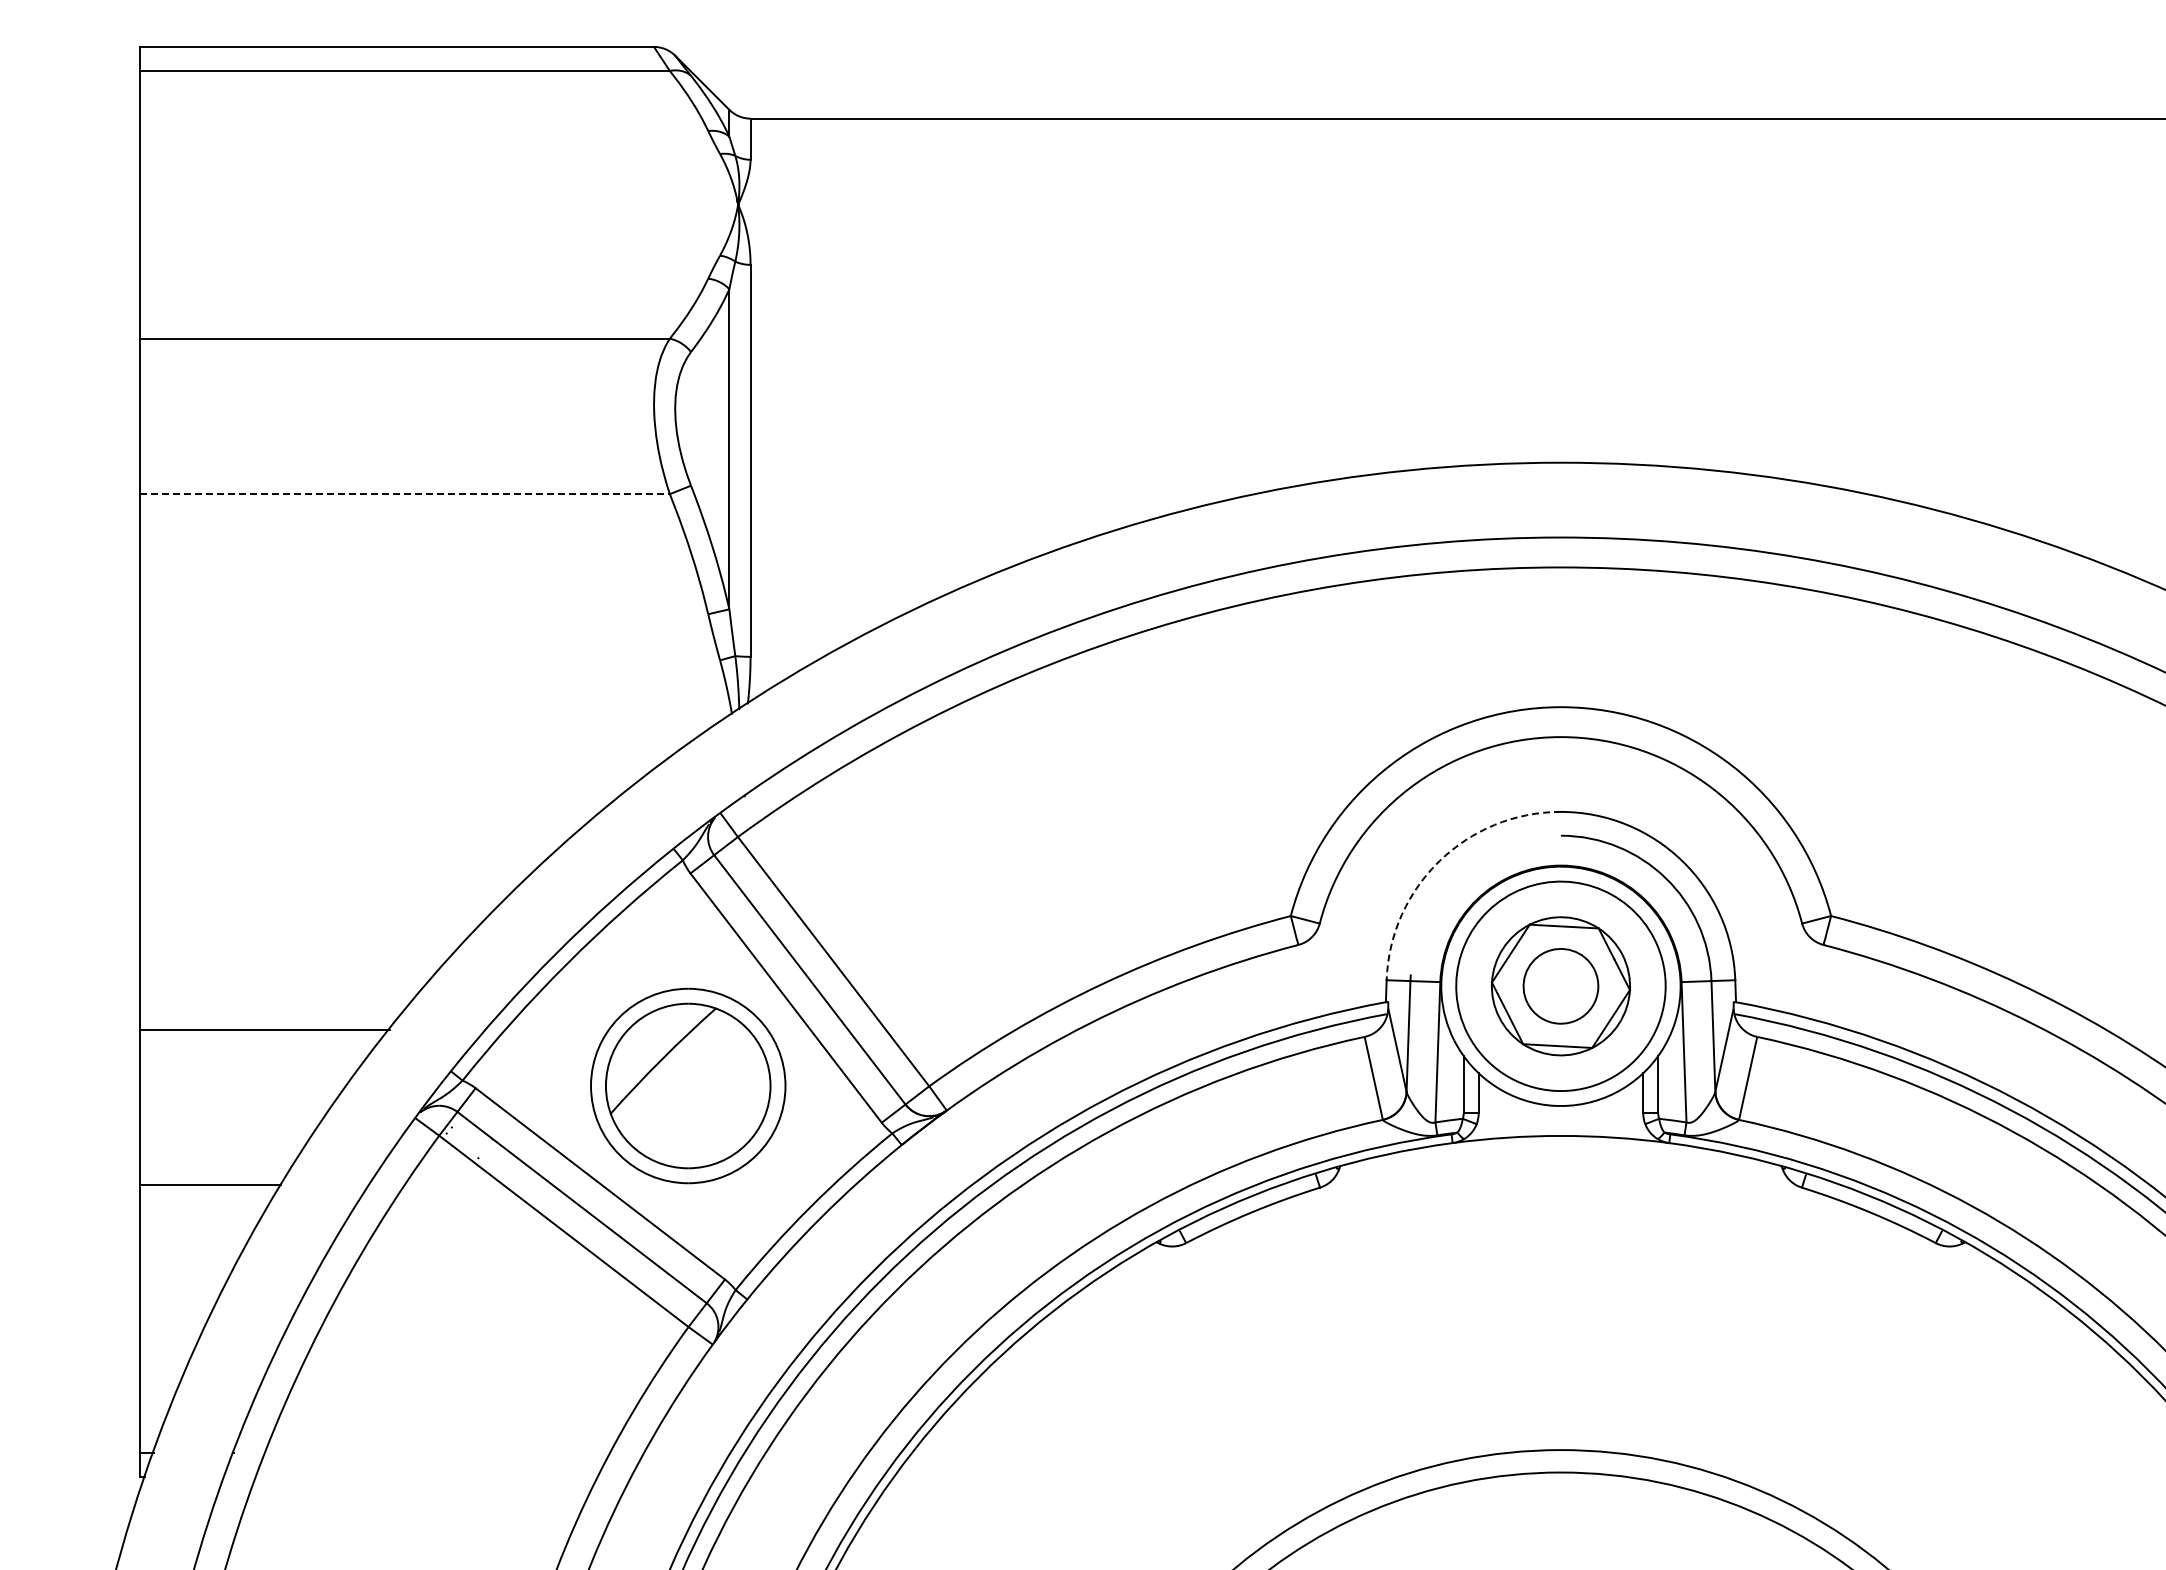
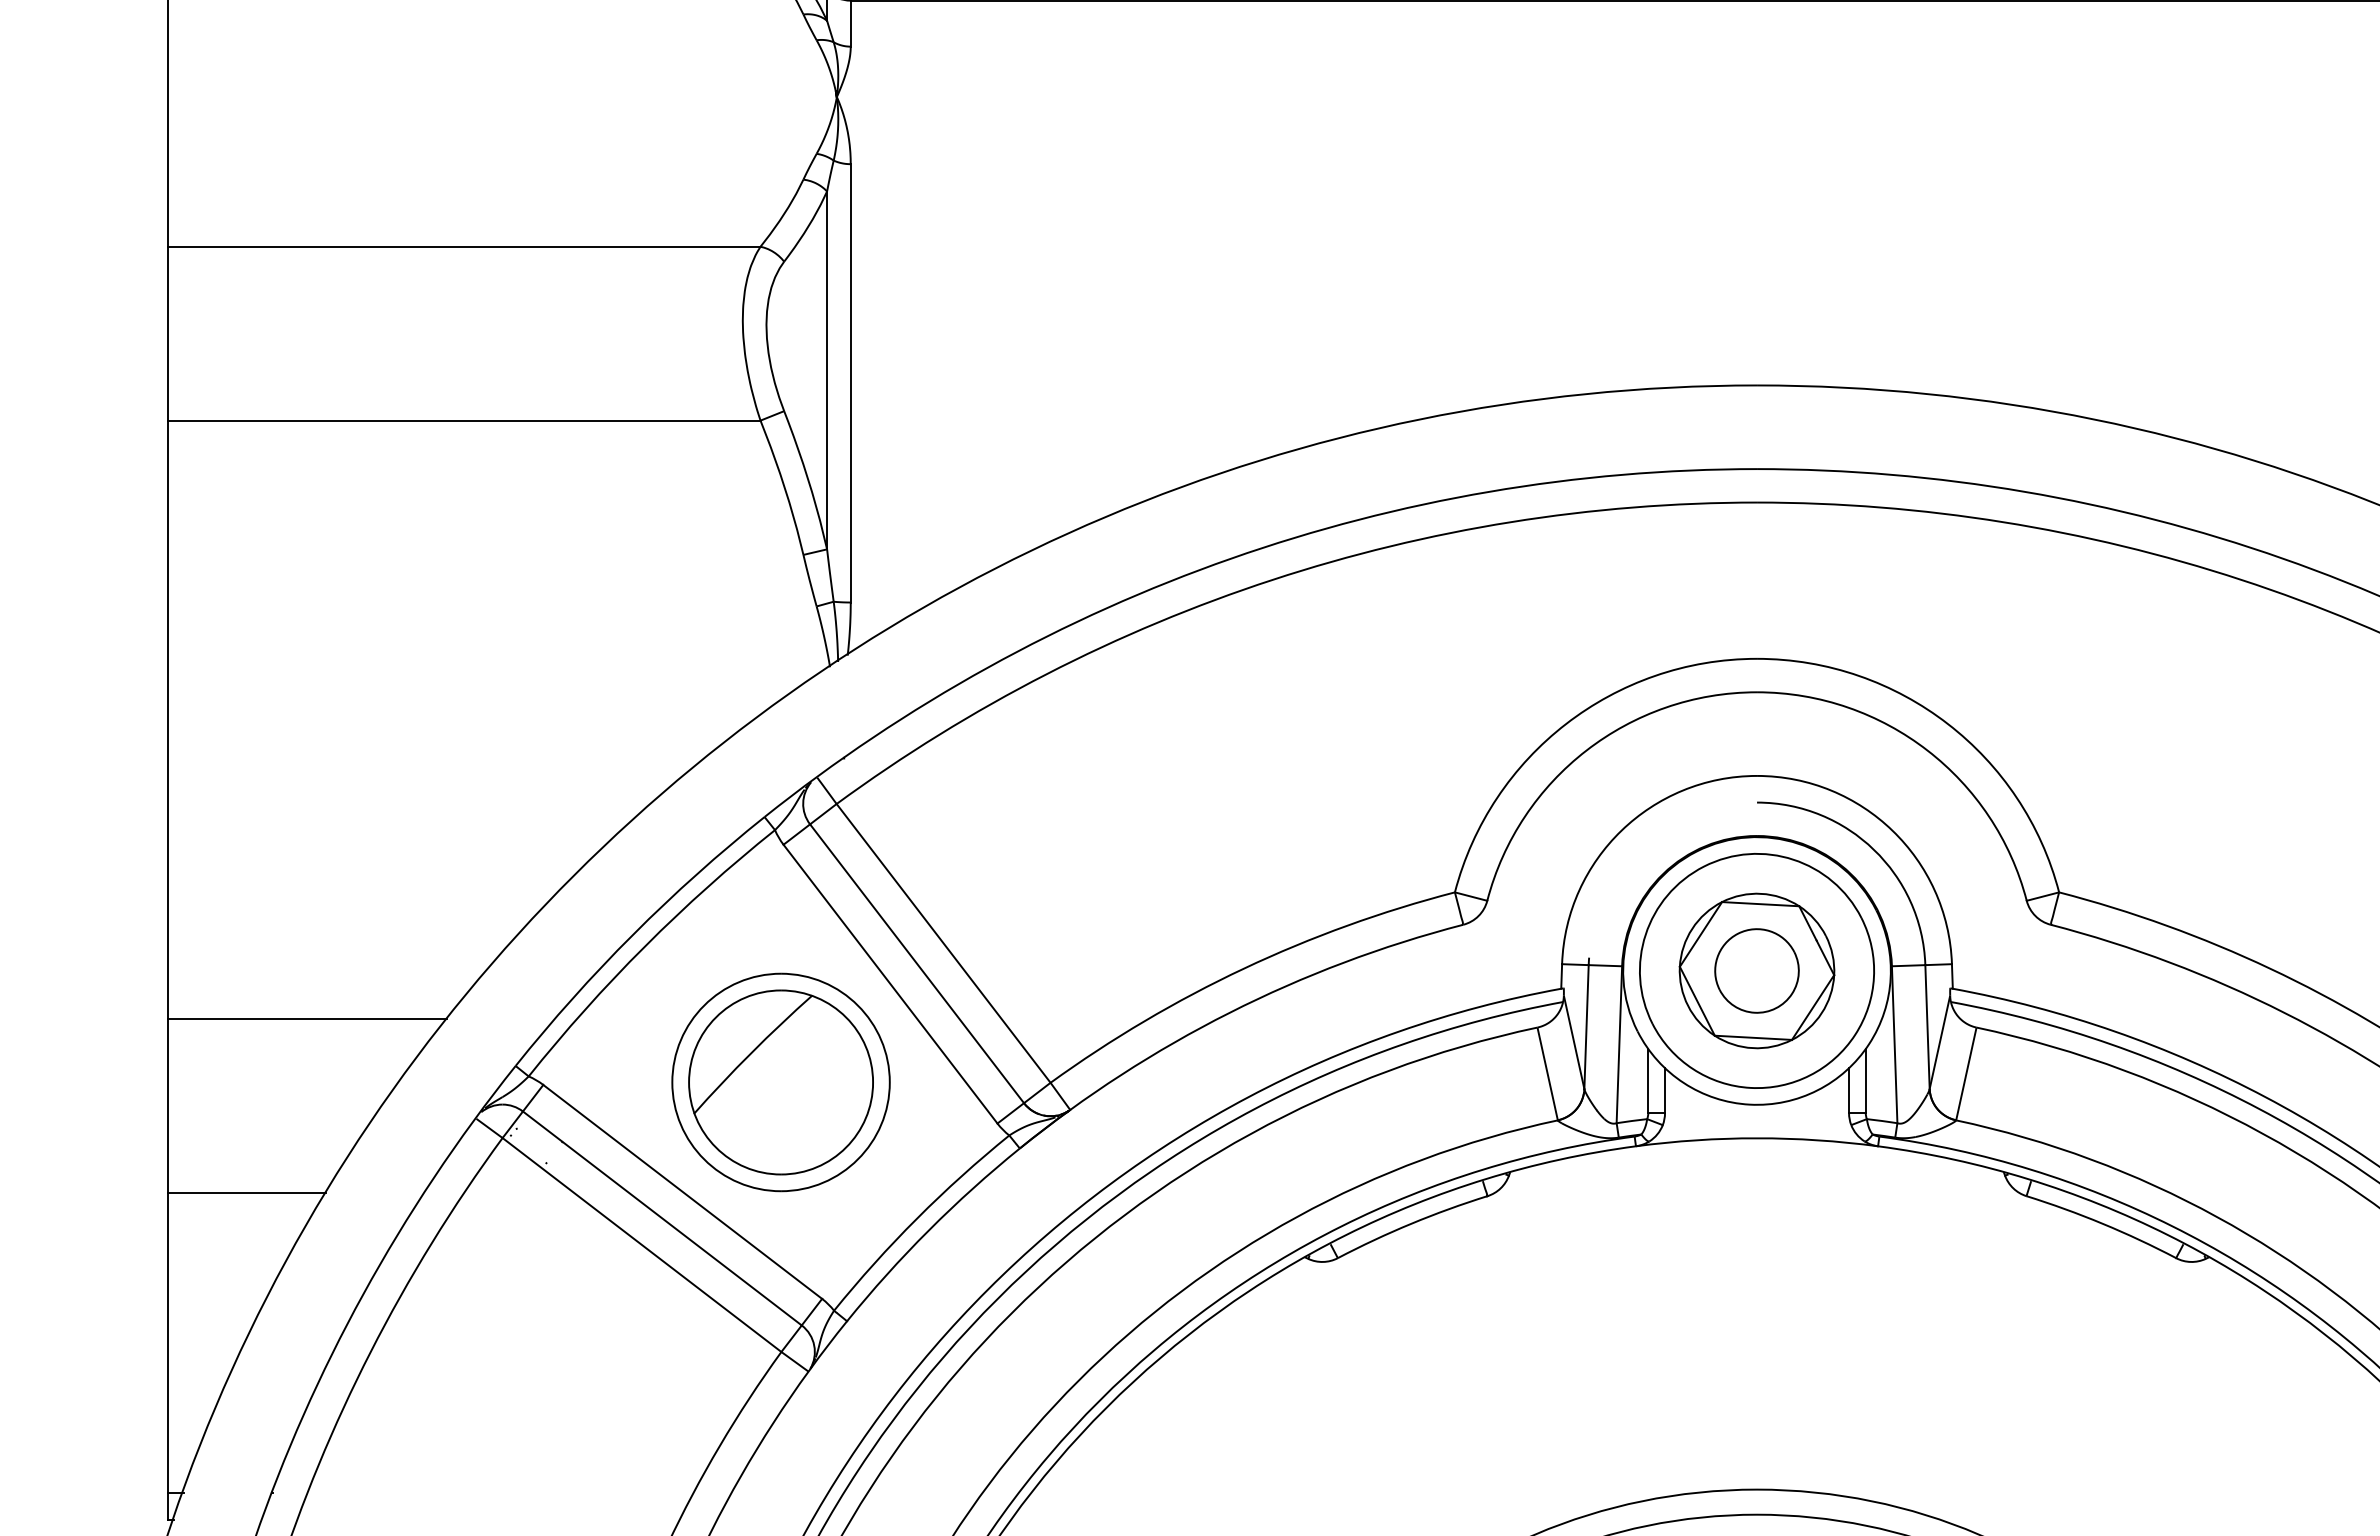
line: (405, 494) -> (464, 420), dashed -> solid
arc: (1439, 860) -> (1621, 830), dashed -> solid

